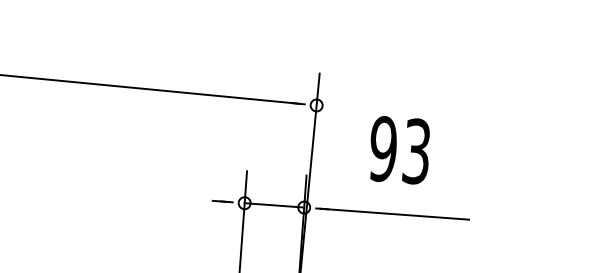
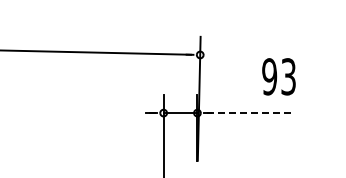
text: (398, 149) -> (278, 76), moved
line: (395, 215) -> (249, 113), solid -> dashed

